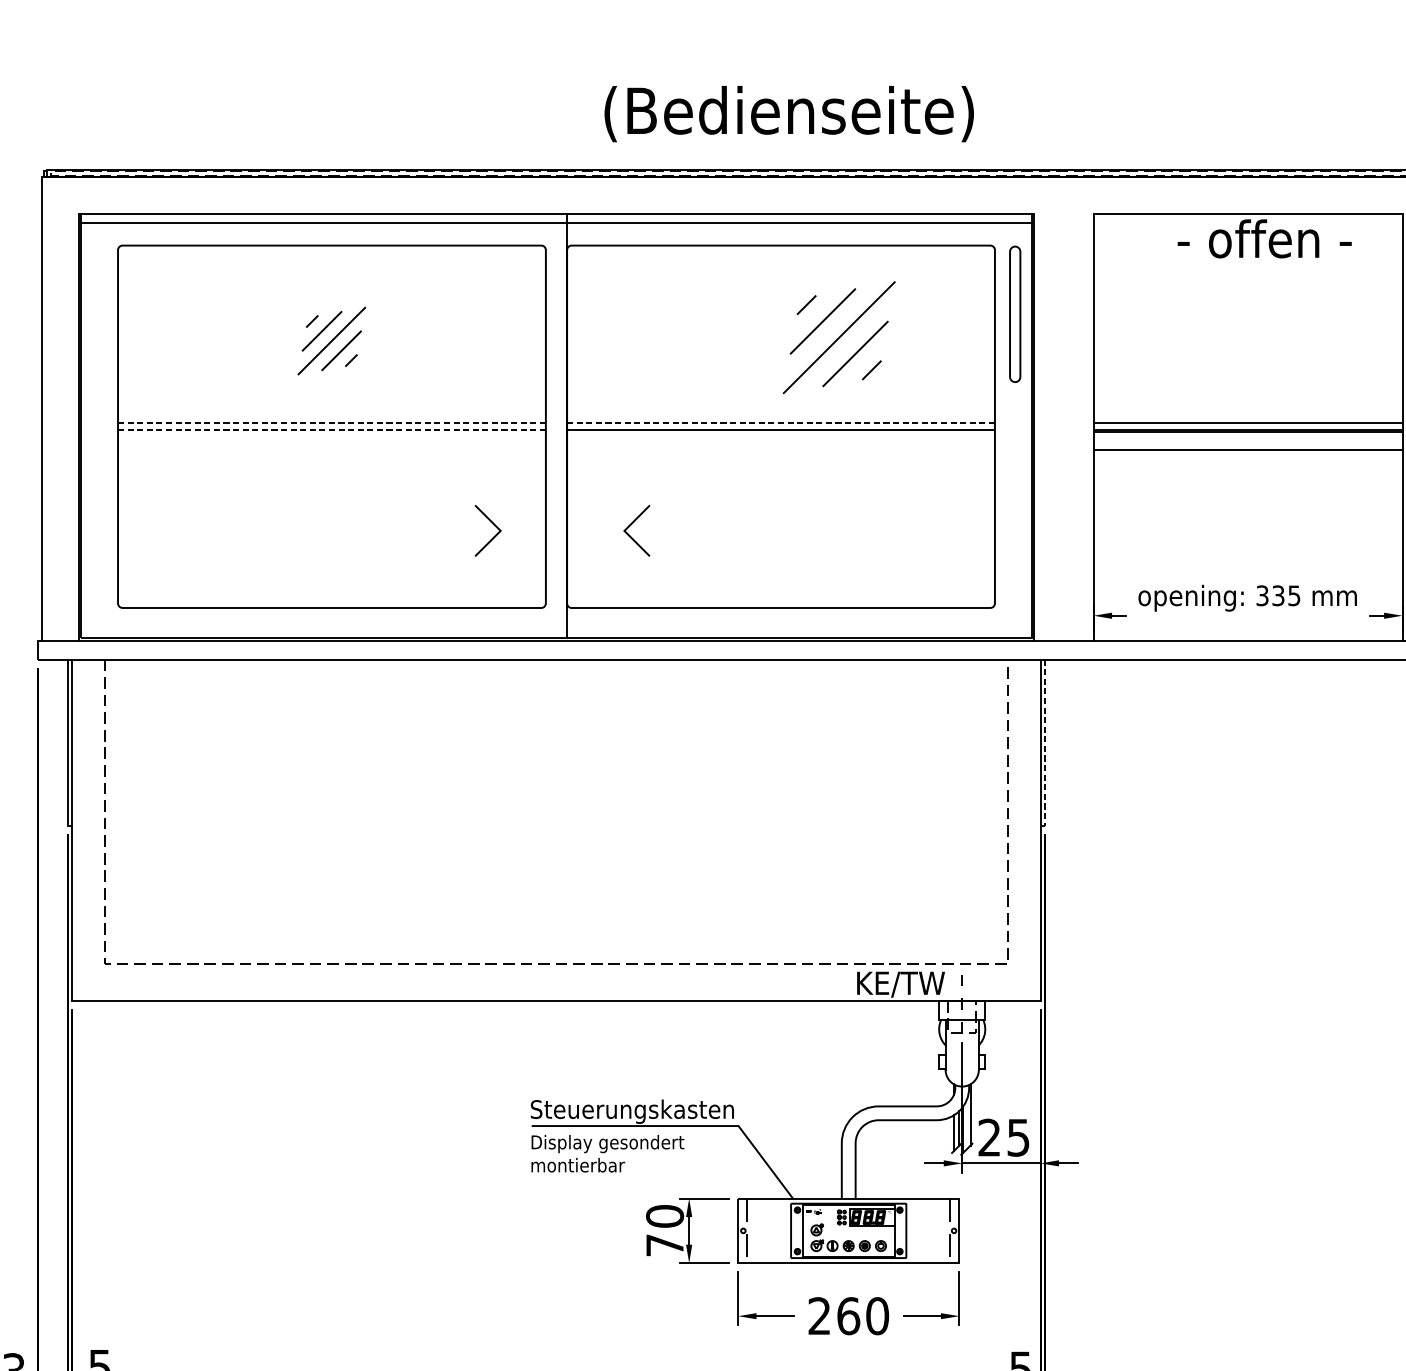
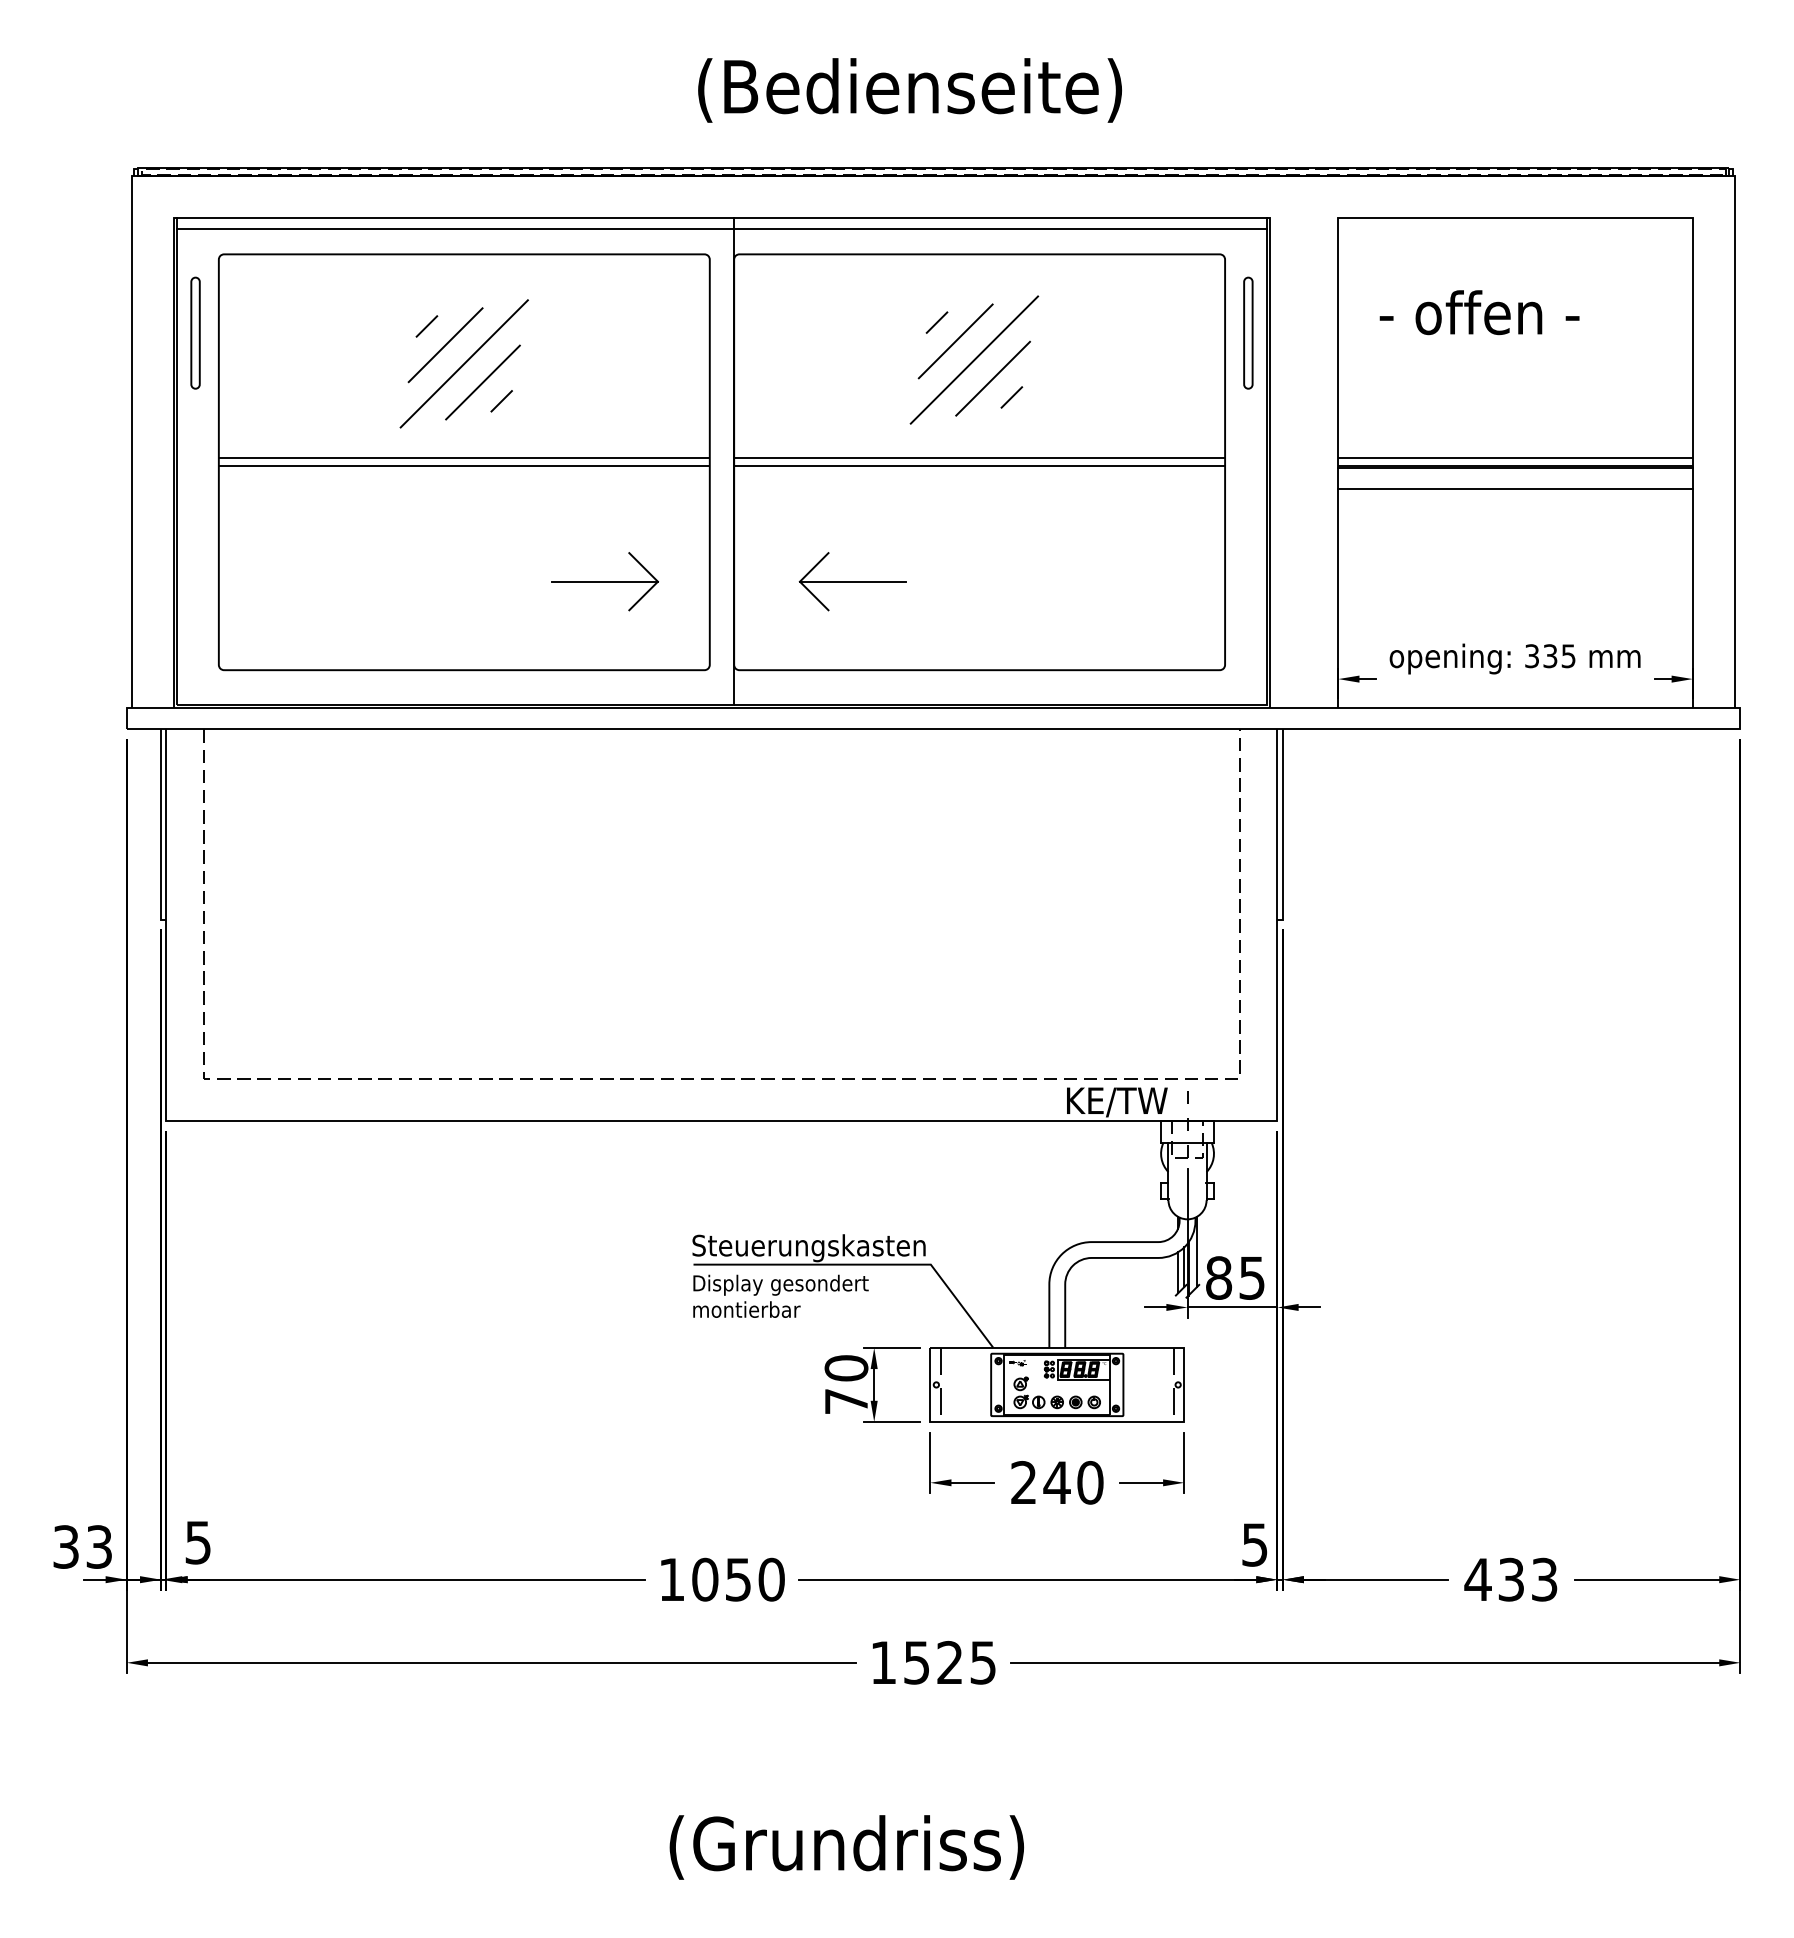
text: (788, 114) -> (909, 90), moved
text: (1264, 238) -> (1479, 312), moved
part: (97, 313) -> (195, 332), added
part: (1015, 313) -> (1248, 332), size x0.71
part: (839, 337) -> (974, 359), moved
part: (331, 340) -> (463, 363), size x1.67
line: (331, 422) -> (463, 457), dashed -> solid
line: (780, 422) -> (979, 457), dashed -> solid
line: (332, 429) -> (464, 465), dashed -> solid
line: (454, 530) -> (604, 581), added
line: (670, 530) -> (852, 581), added
line: (1044, 745) -> (1282, 828), dashed -> solid
text: (990, 1137) -> (1219, 1277), 25 -> 85
text: (848, 1315) -> (1056, 1482), 260 -> 240

